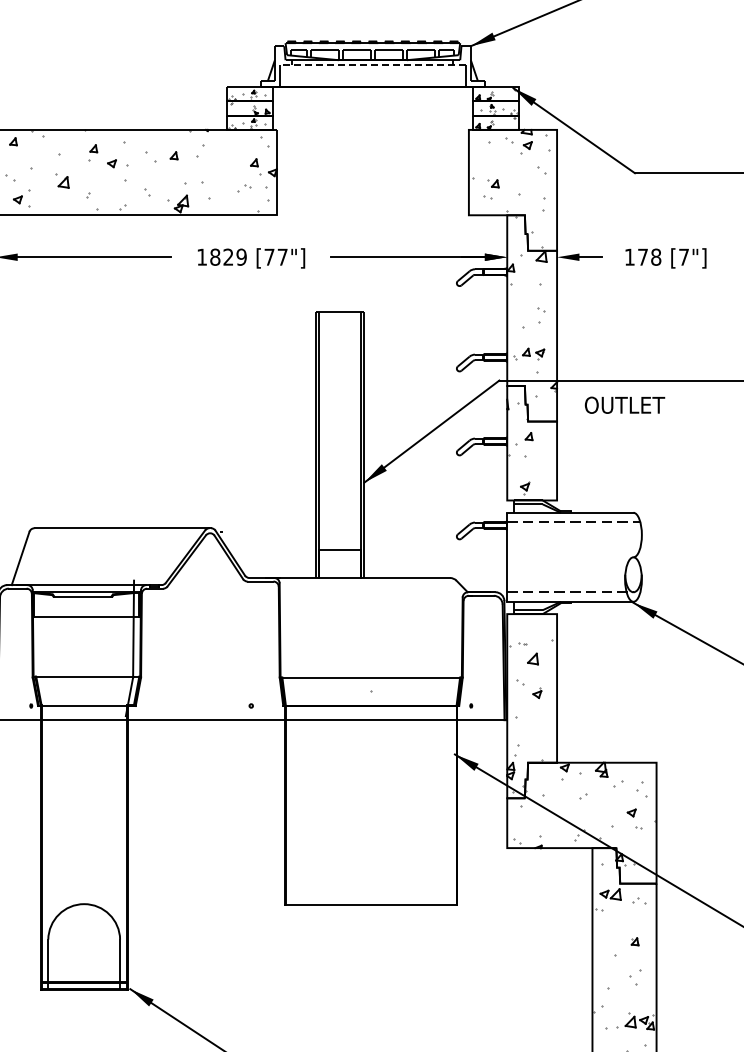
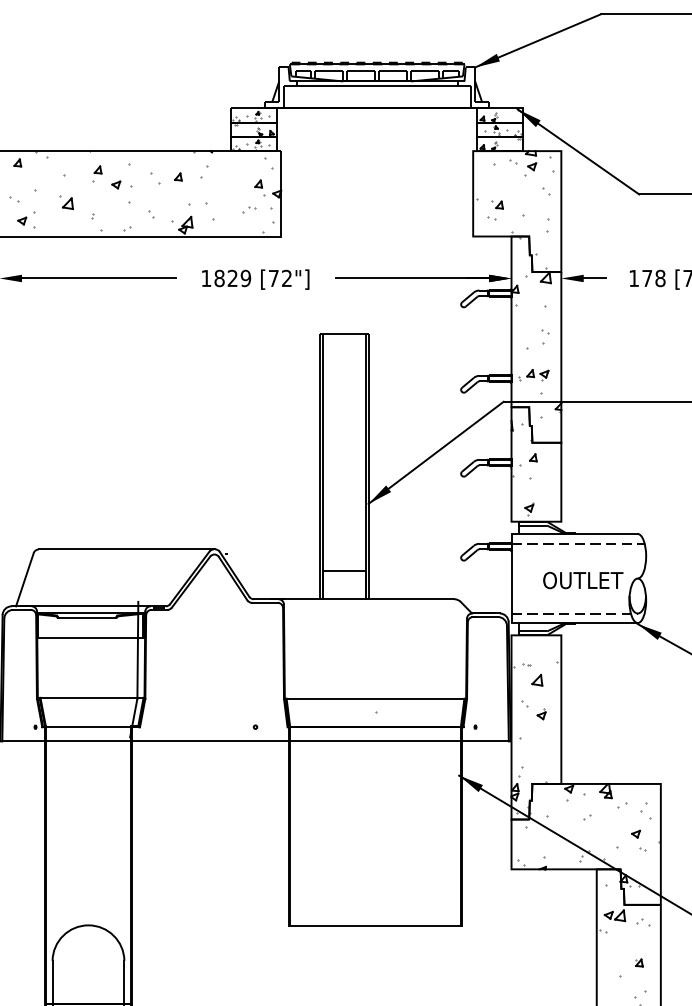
line: (372, 65) -> (376, 86), dashed -> solid
text: (282, 256) -> (286, 277), [77"] -> [72"]
text: (624, 404) -> (582, 579), moved

